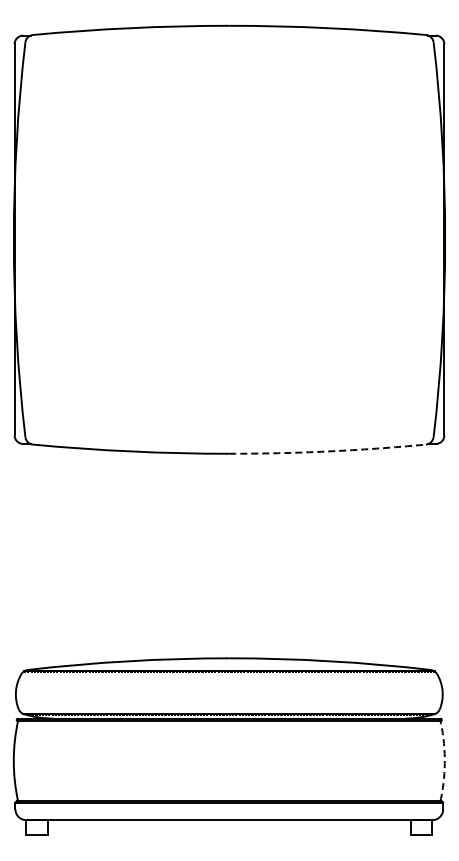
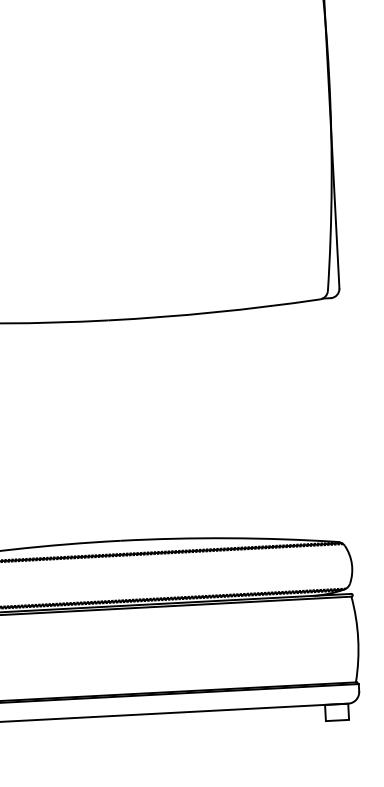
arc: (327, 451) -> (214, 312), dashed -> solid
arc: (444, 761) -> (357, 639), dashed -> solid

